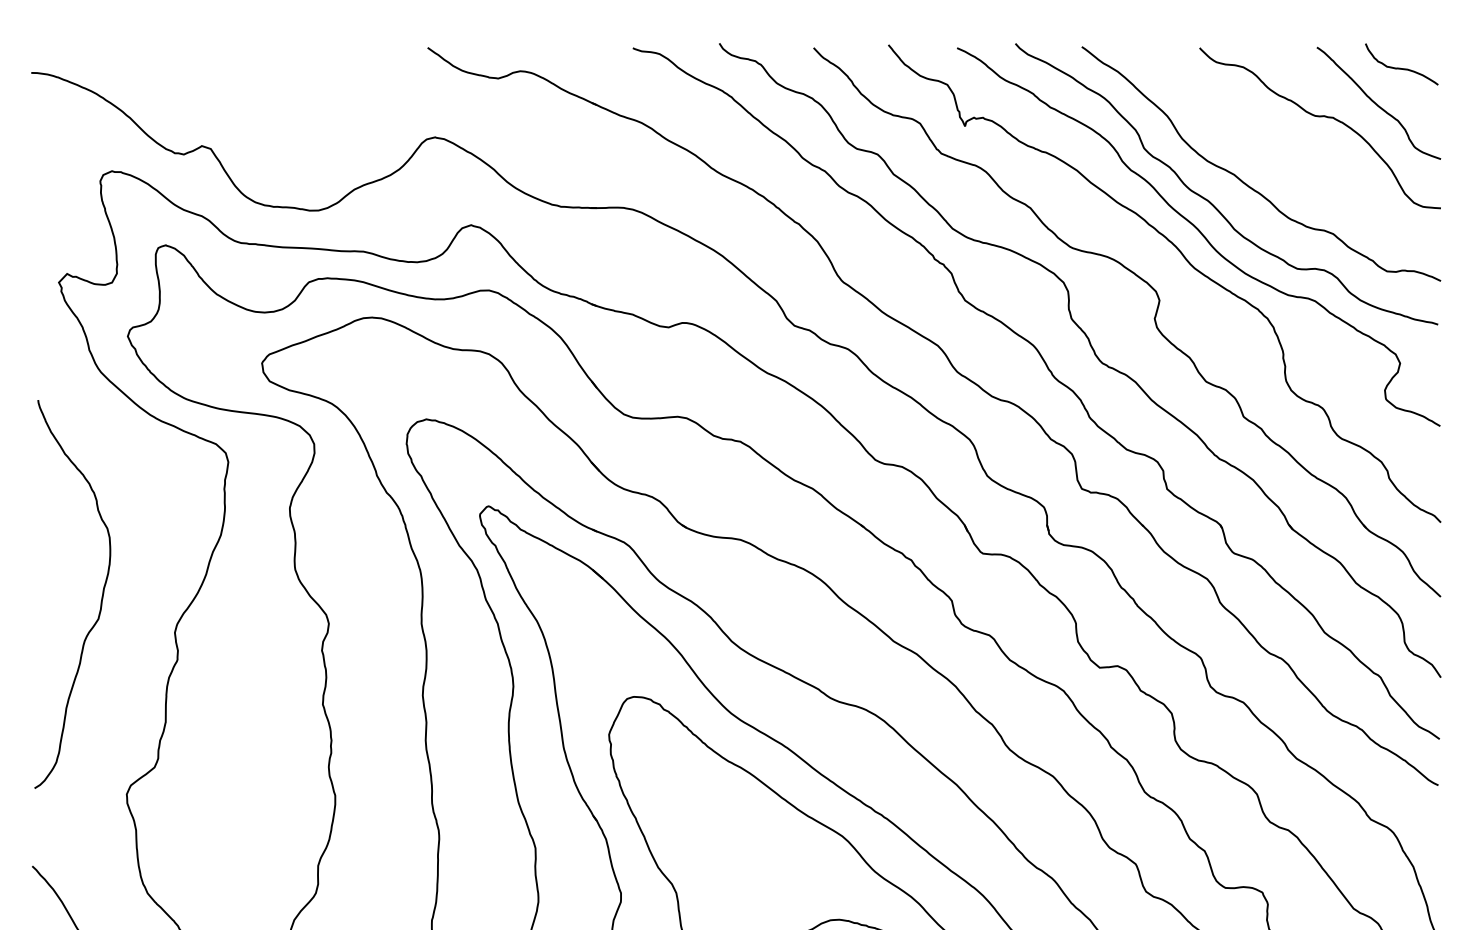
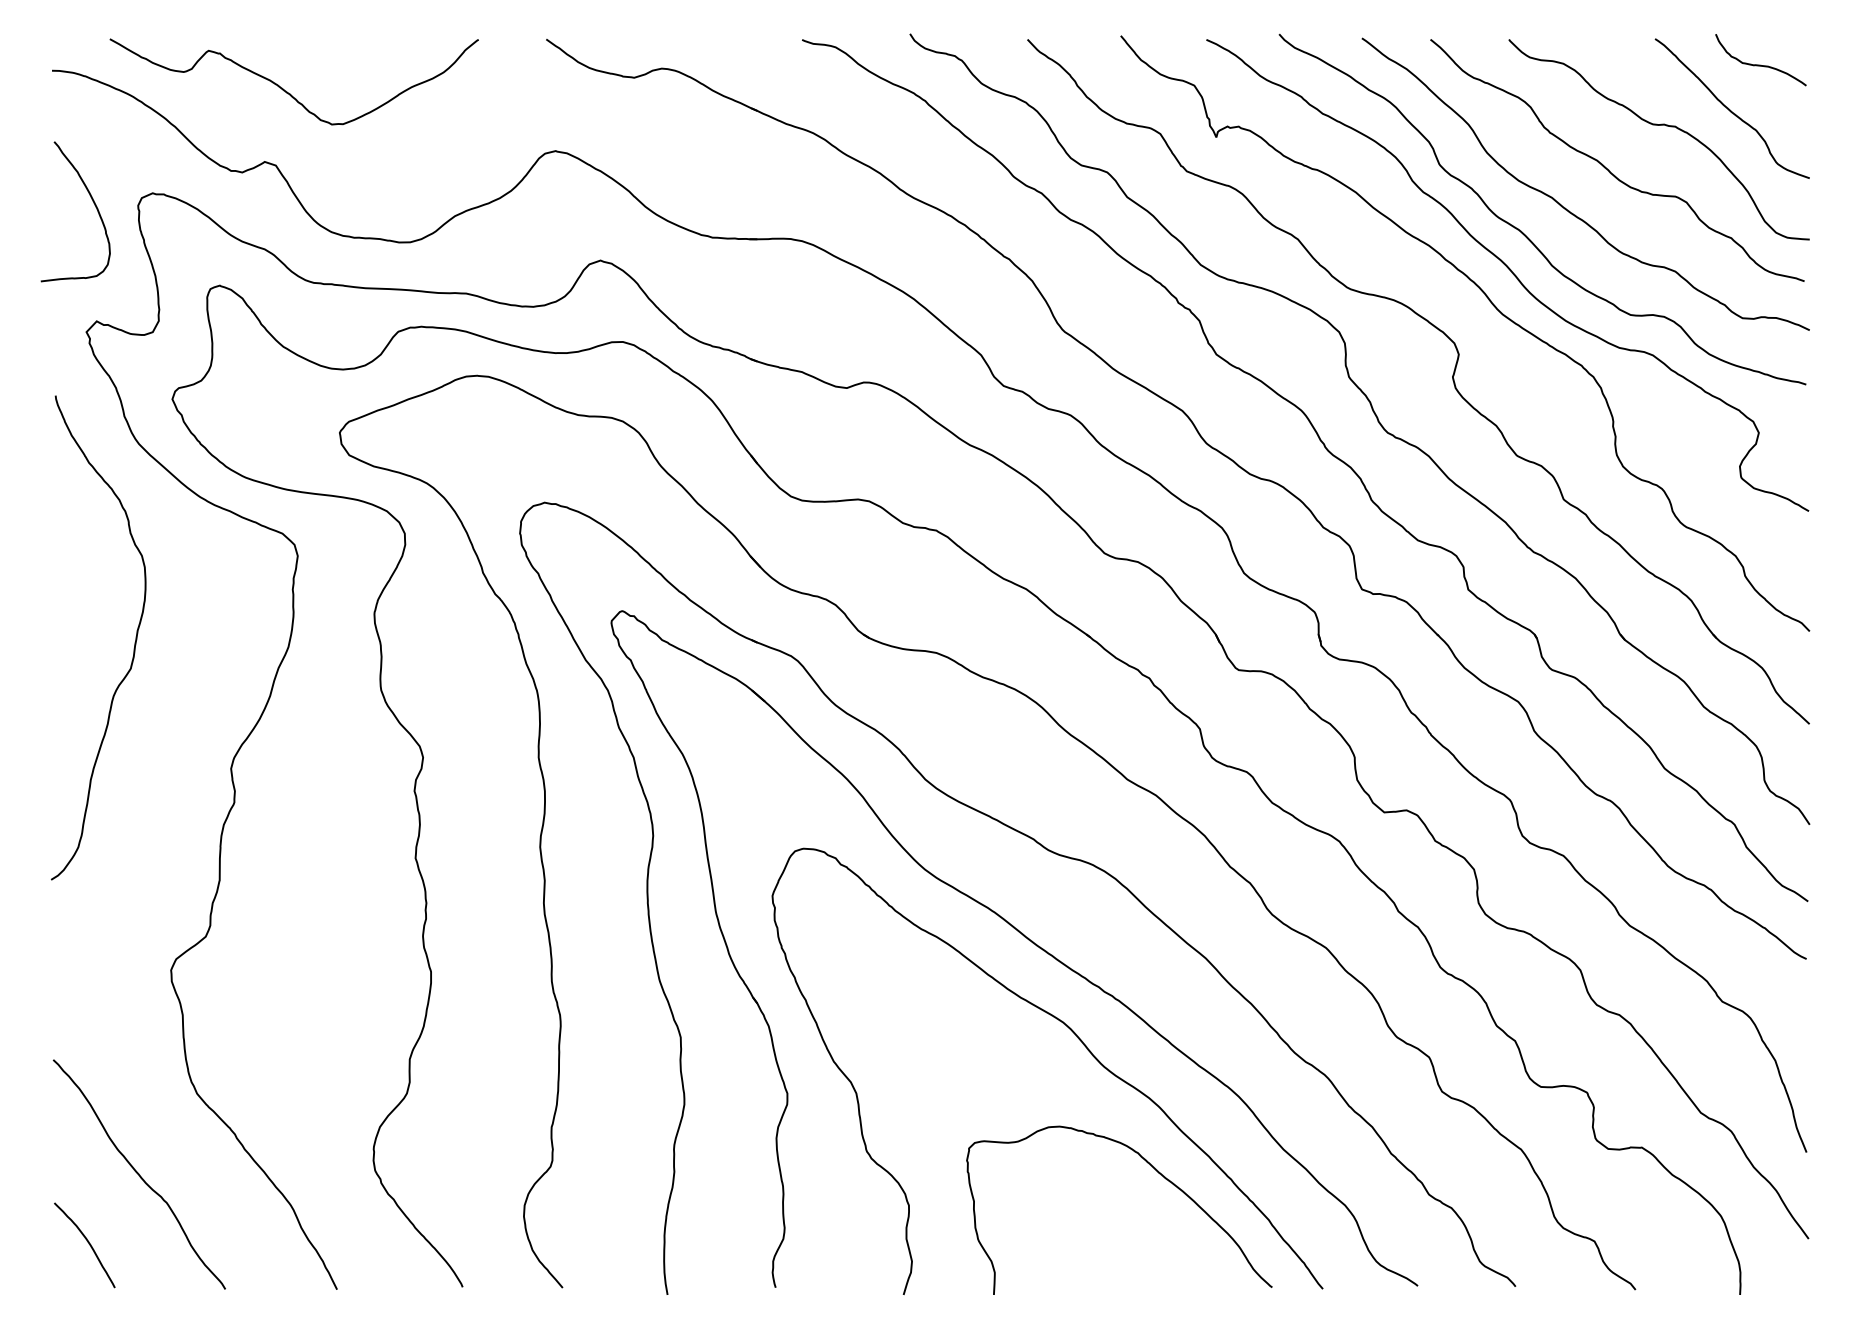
curve: (220, 89) -> (287, 91), added
curve: (1279, 152) -> (1608, 169), added
curve: (64, 179) -> (93, 203), added
curve: (101, 598) -> (134, 642), moved

